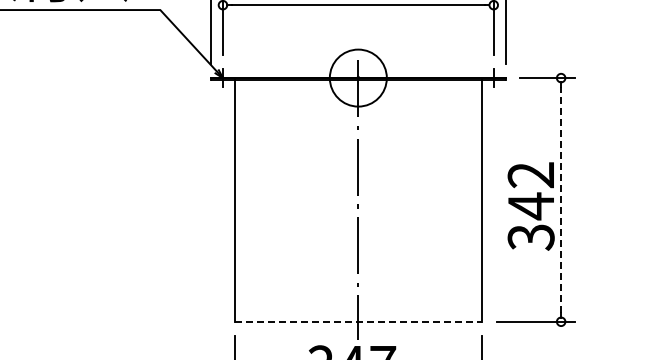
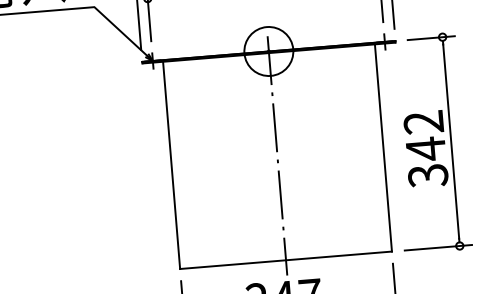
line: (561, 199) -> (451, 141), dashed -> solid
line: (358, 321) -> (286, 260), dashed -> solid

